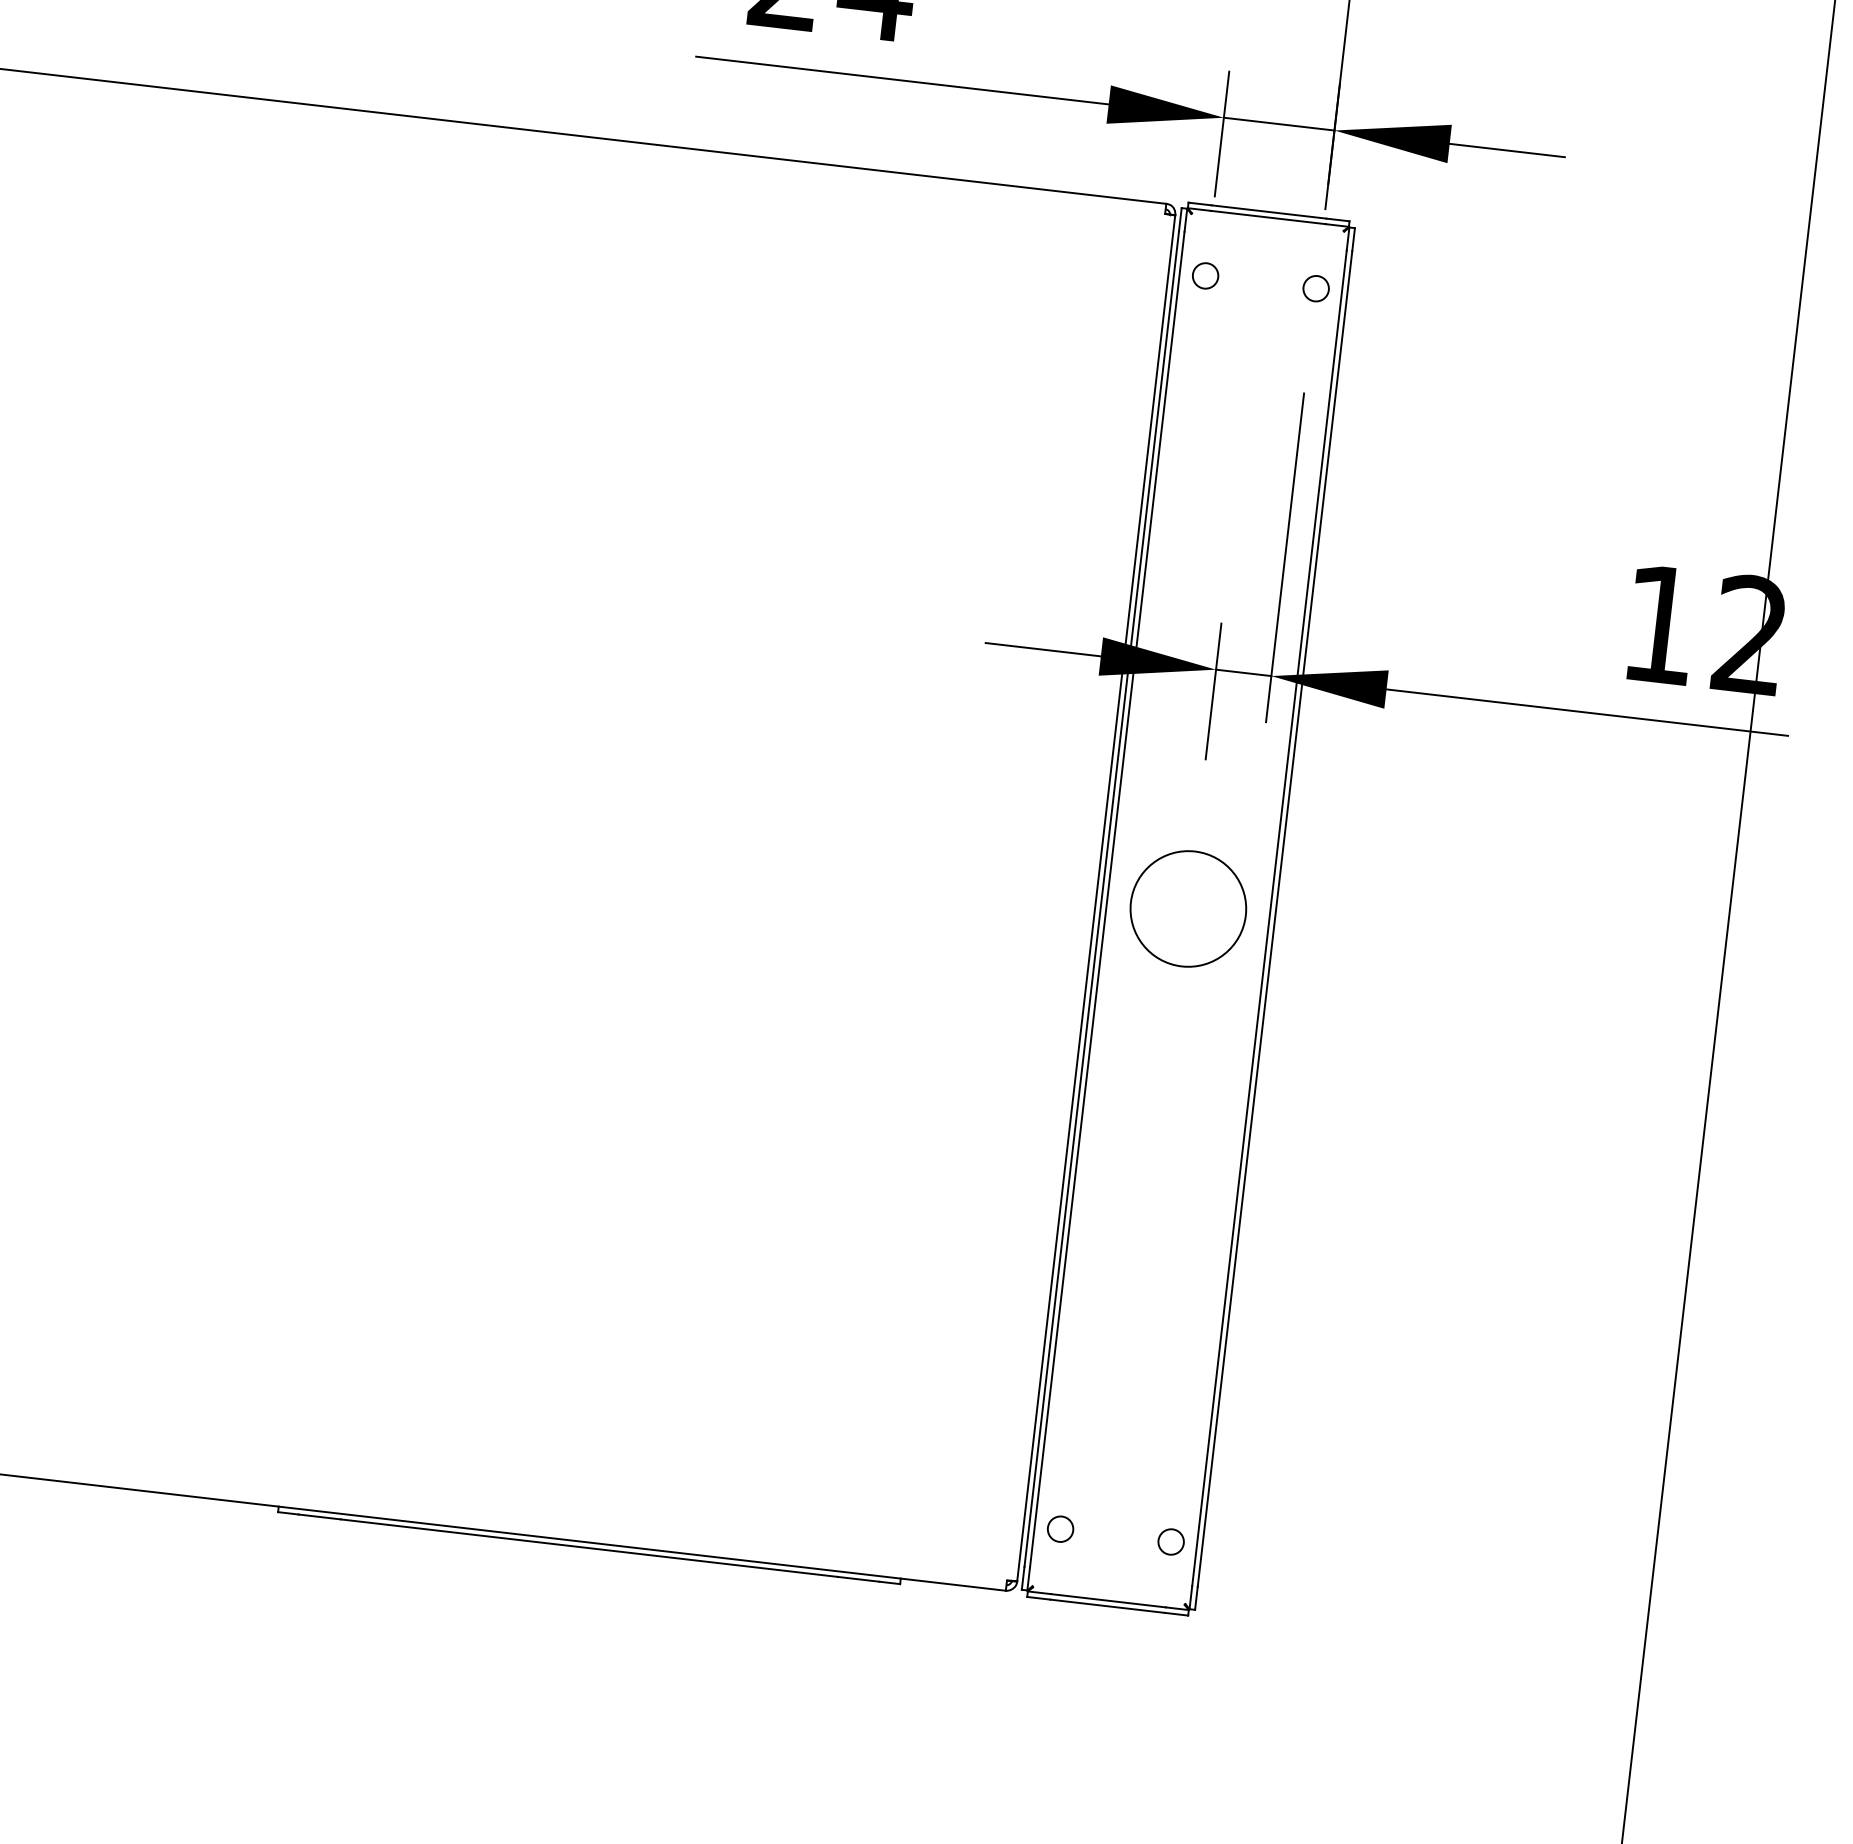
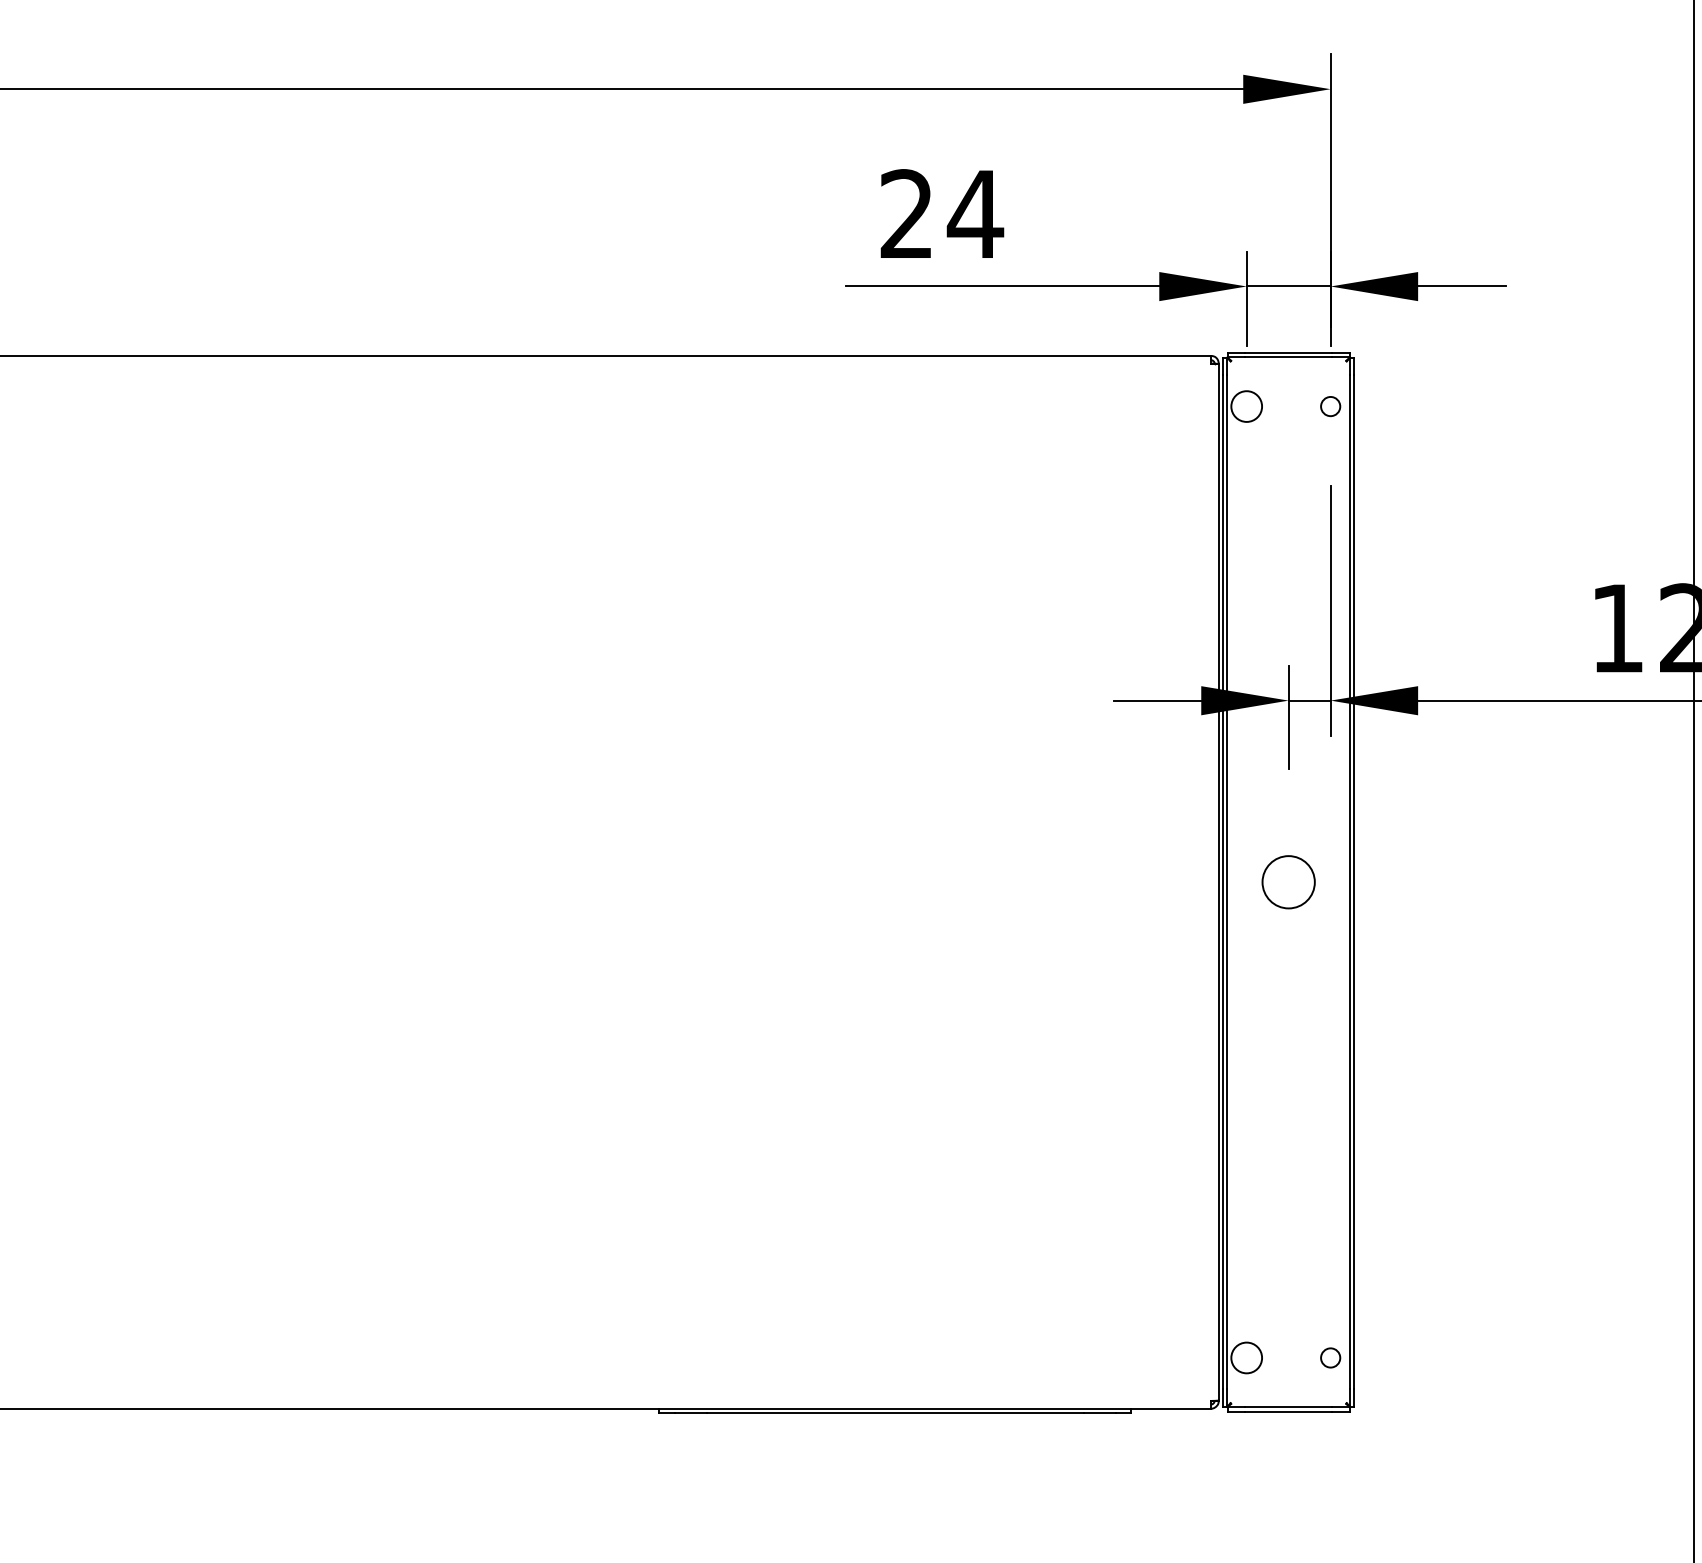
circle: (1205, 275) -> (1246, 406), size x1.6
circle: (1188, 907) -> (1288, 881), size x0.6
circle: (1060, 1528) -> (1246, 1357), size x1.6

